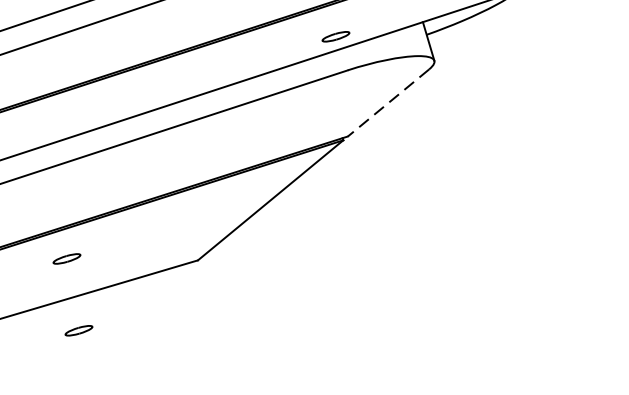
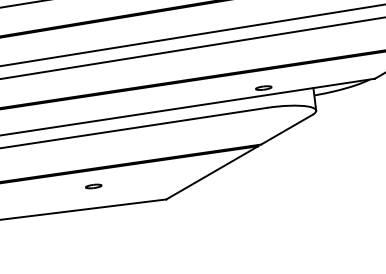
line: (387, 102) -> (286, 129), dashed -> solid
part: (78, 330) -> (93, 227), removed

